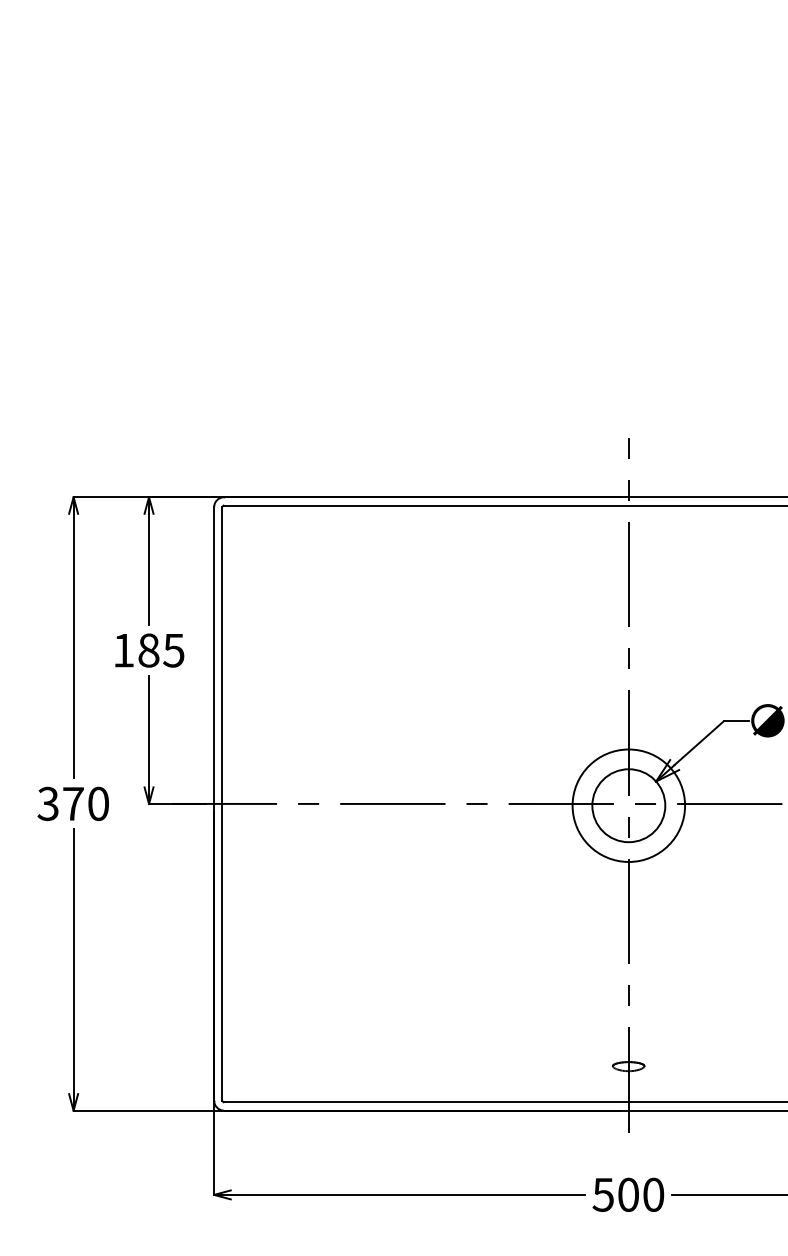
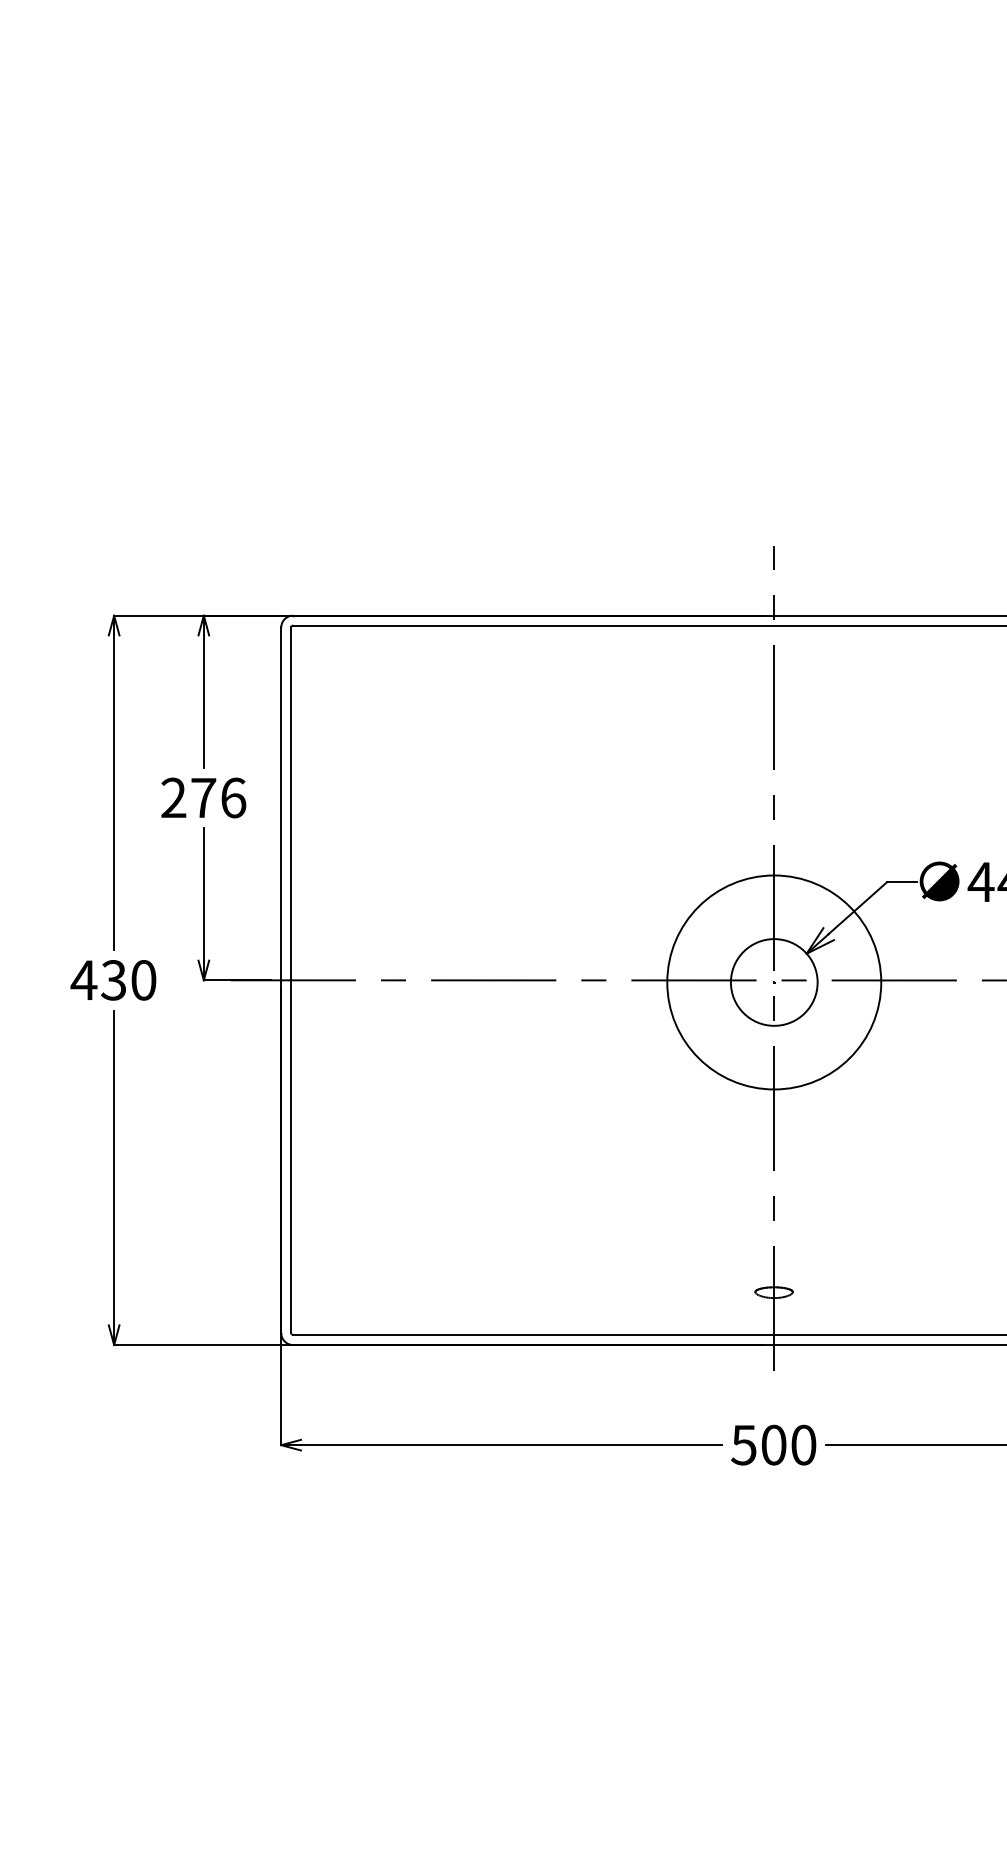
text: (148, 650) -> (203, 797), 185 -> 276
text: (60, 804) -> (98, 980), 370 -> 430
circle: (629, 805) -> (774, 982), size x1.6

